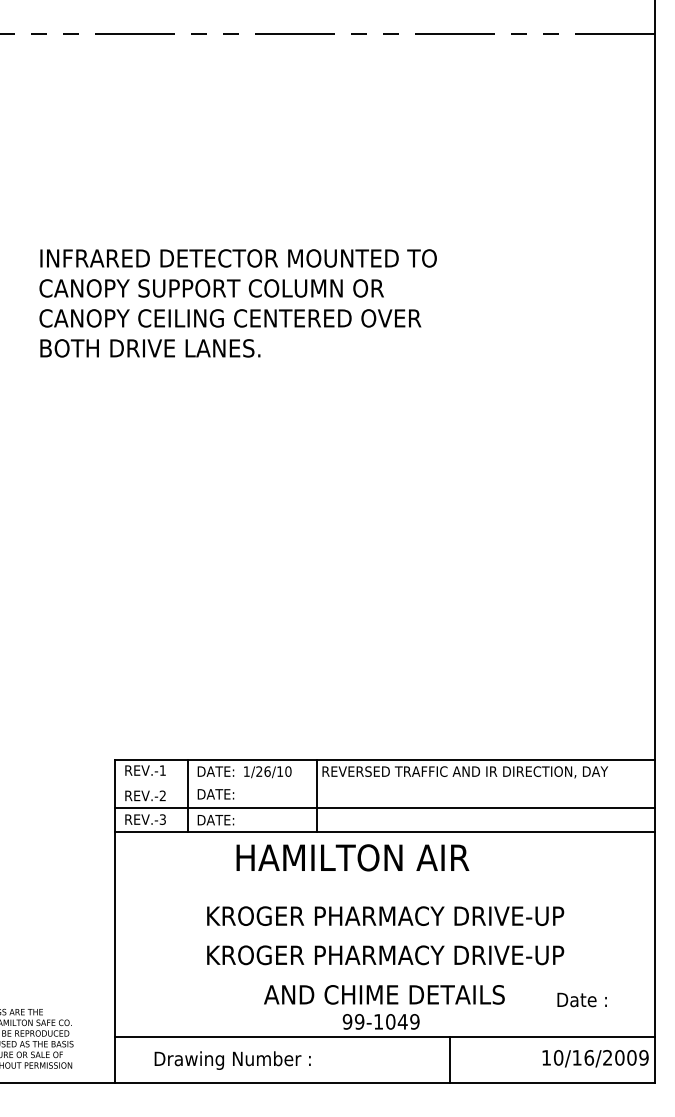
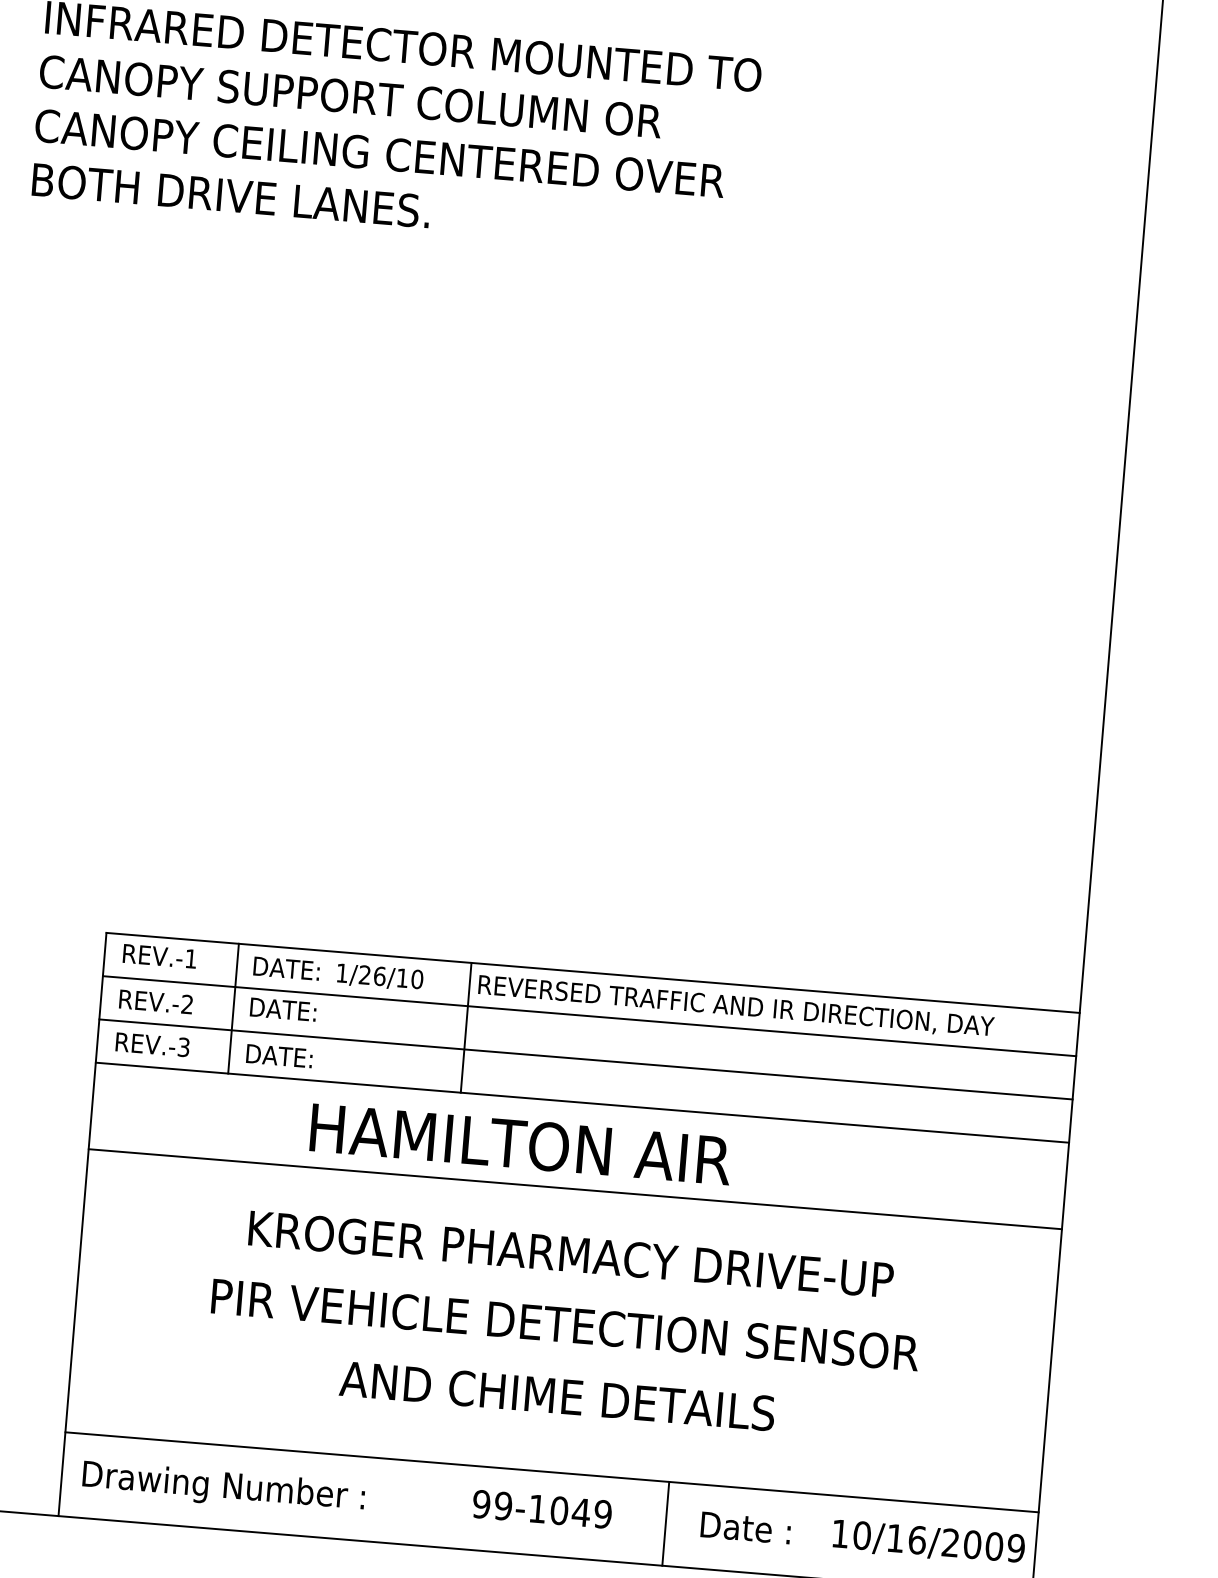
line: (384, 784) -> (588, 1016), added
line: (384, 880) -> (574, 1189), added
text: (385, 955) -> (565, 1325), KROGER PHARMACY DRIVE-UP -> PIR VEHICLE DETECTION SENSOR
text: (581, 999) -> (744, 1527), moved
text: (380, 1021) -> (541, 1508), moved
text: (232, 1060) -> (223, 1487), moved

